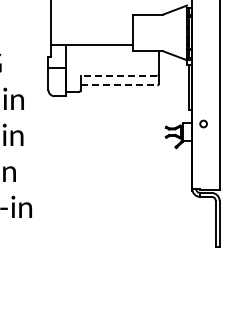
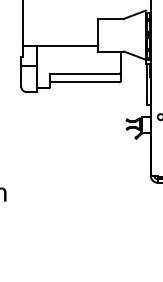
line: (118, 75) -> (84, 73), dashed -> solid
line: (119, 85) -> (85, 82), dashed -> solid

